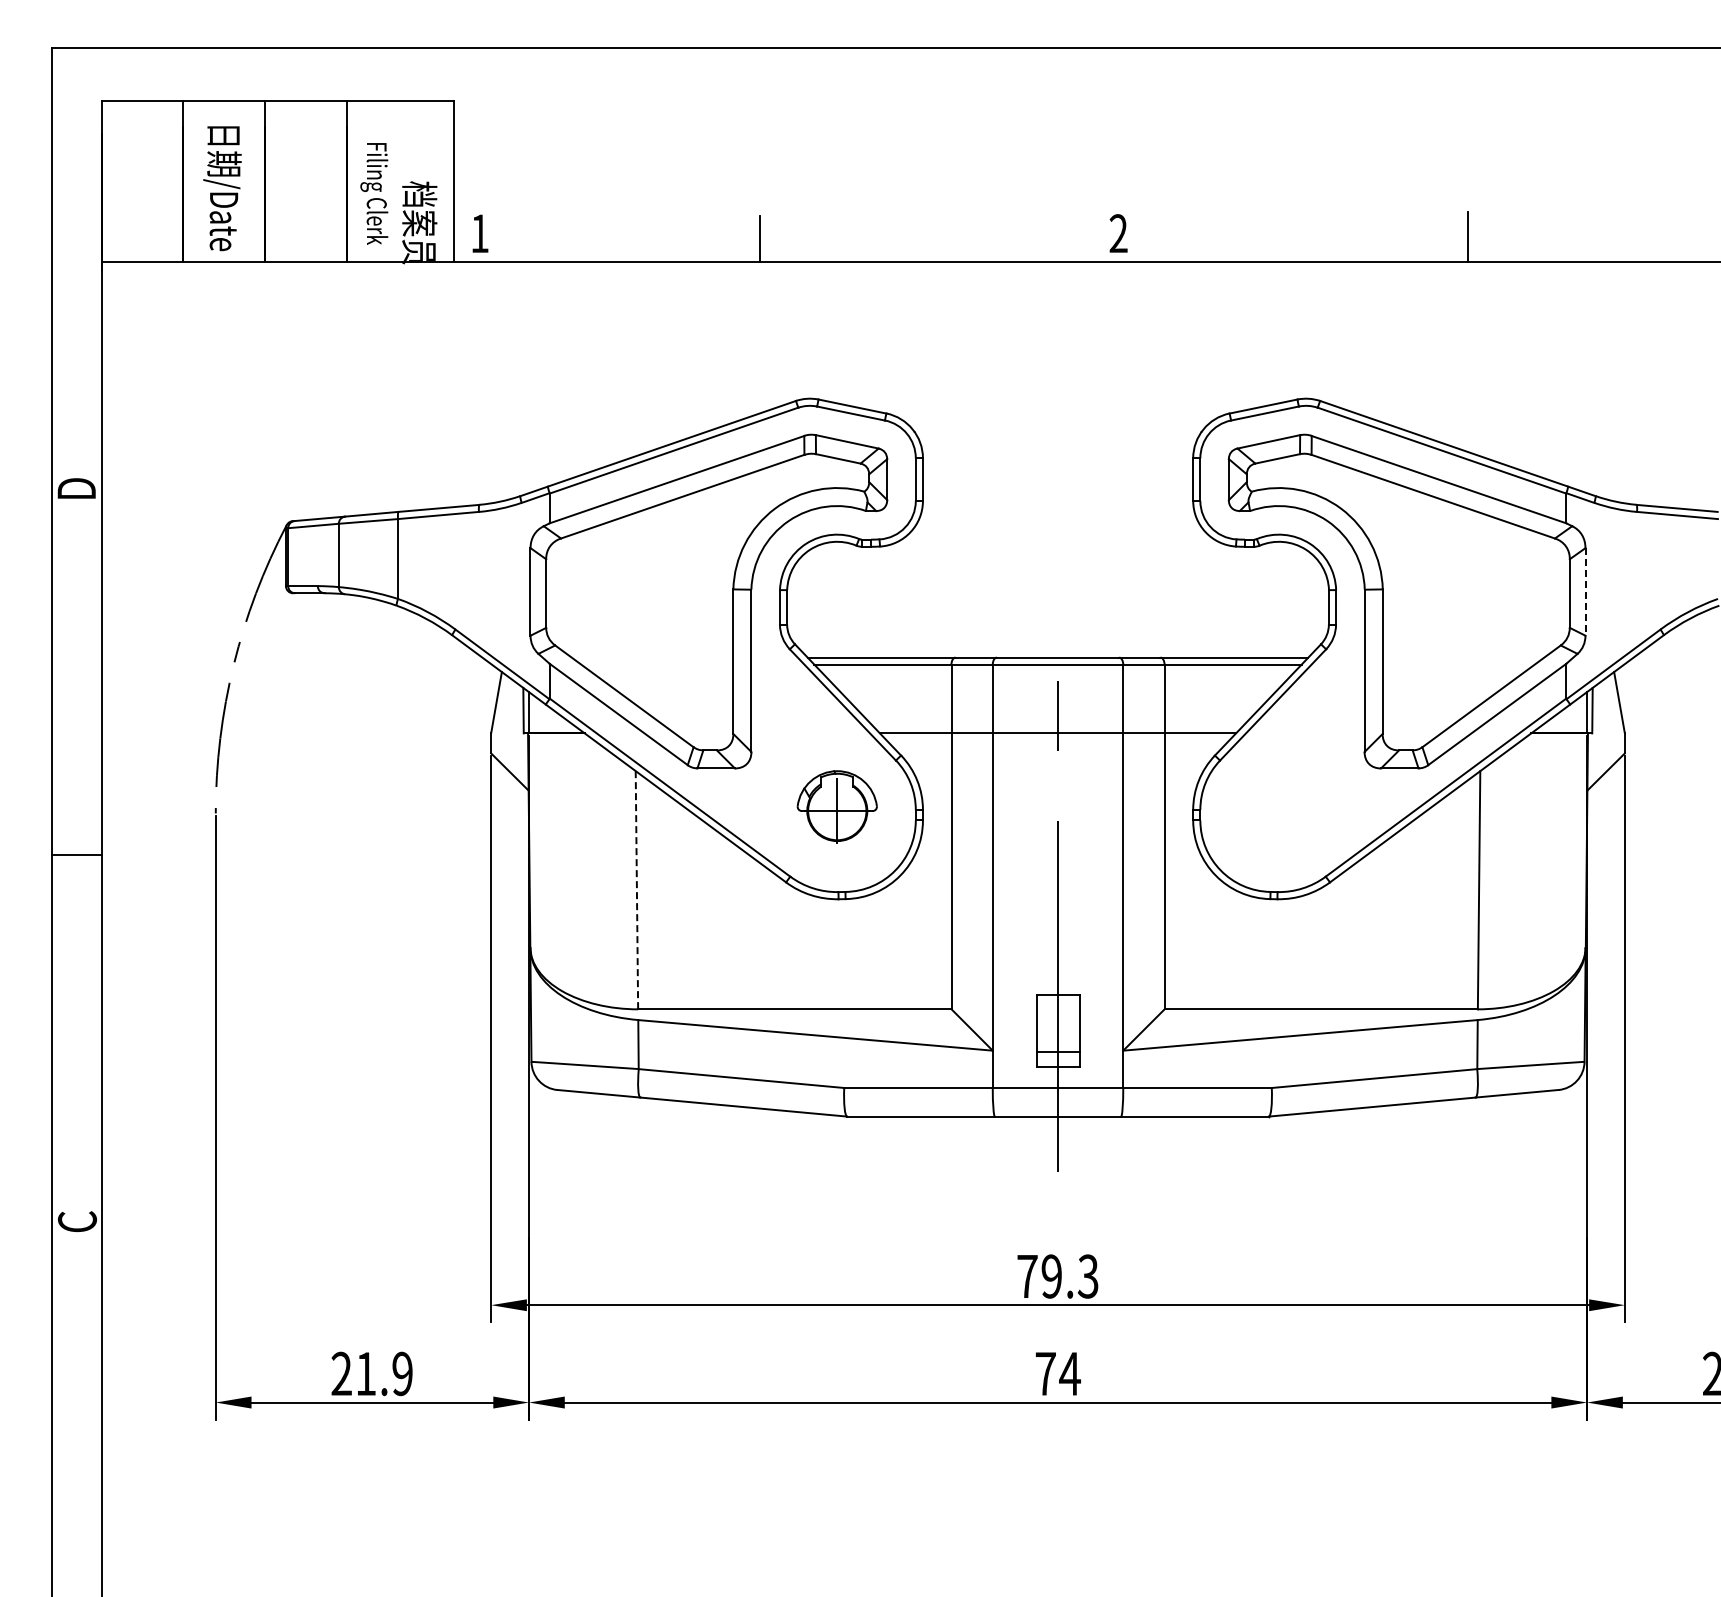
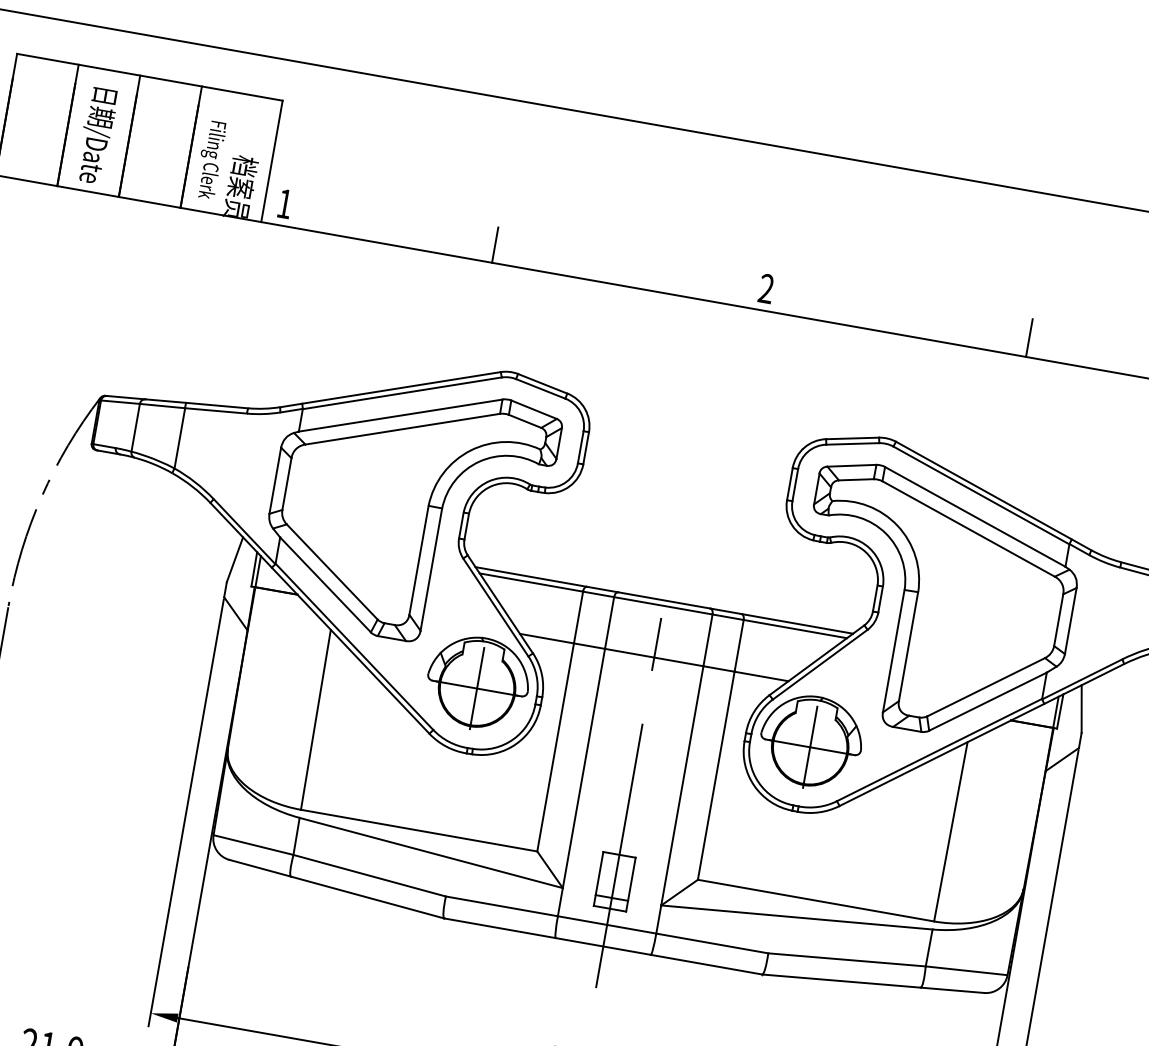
line: (1585, 591) -> (1070, 620), dashed -> solid
part: (837, 807) -> (478, 684), size x1.67
part: (1278, 807) -> (810, 742), added
line: (636, 890) -> (315, 719), dashed -> solid

